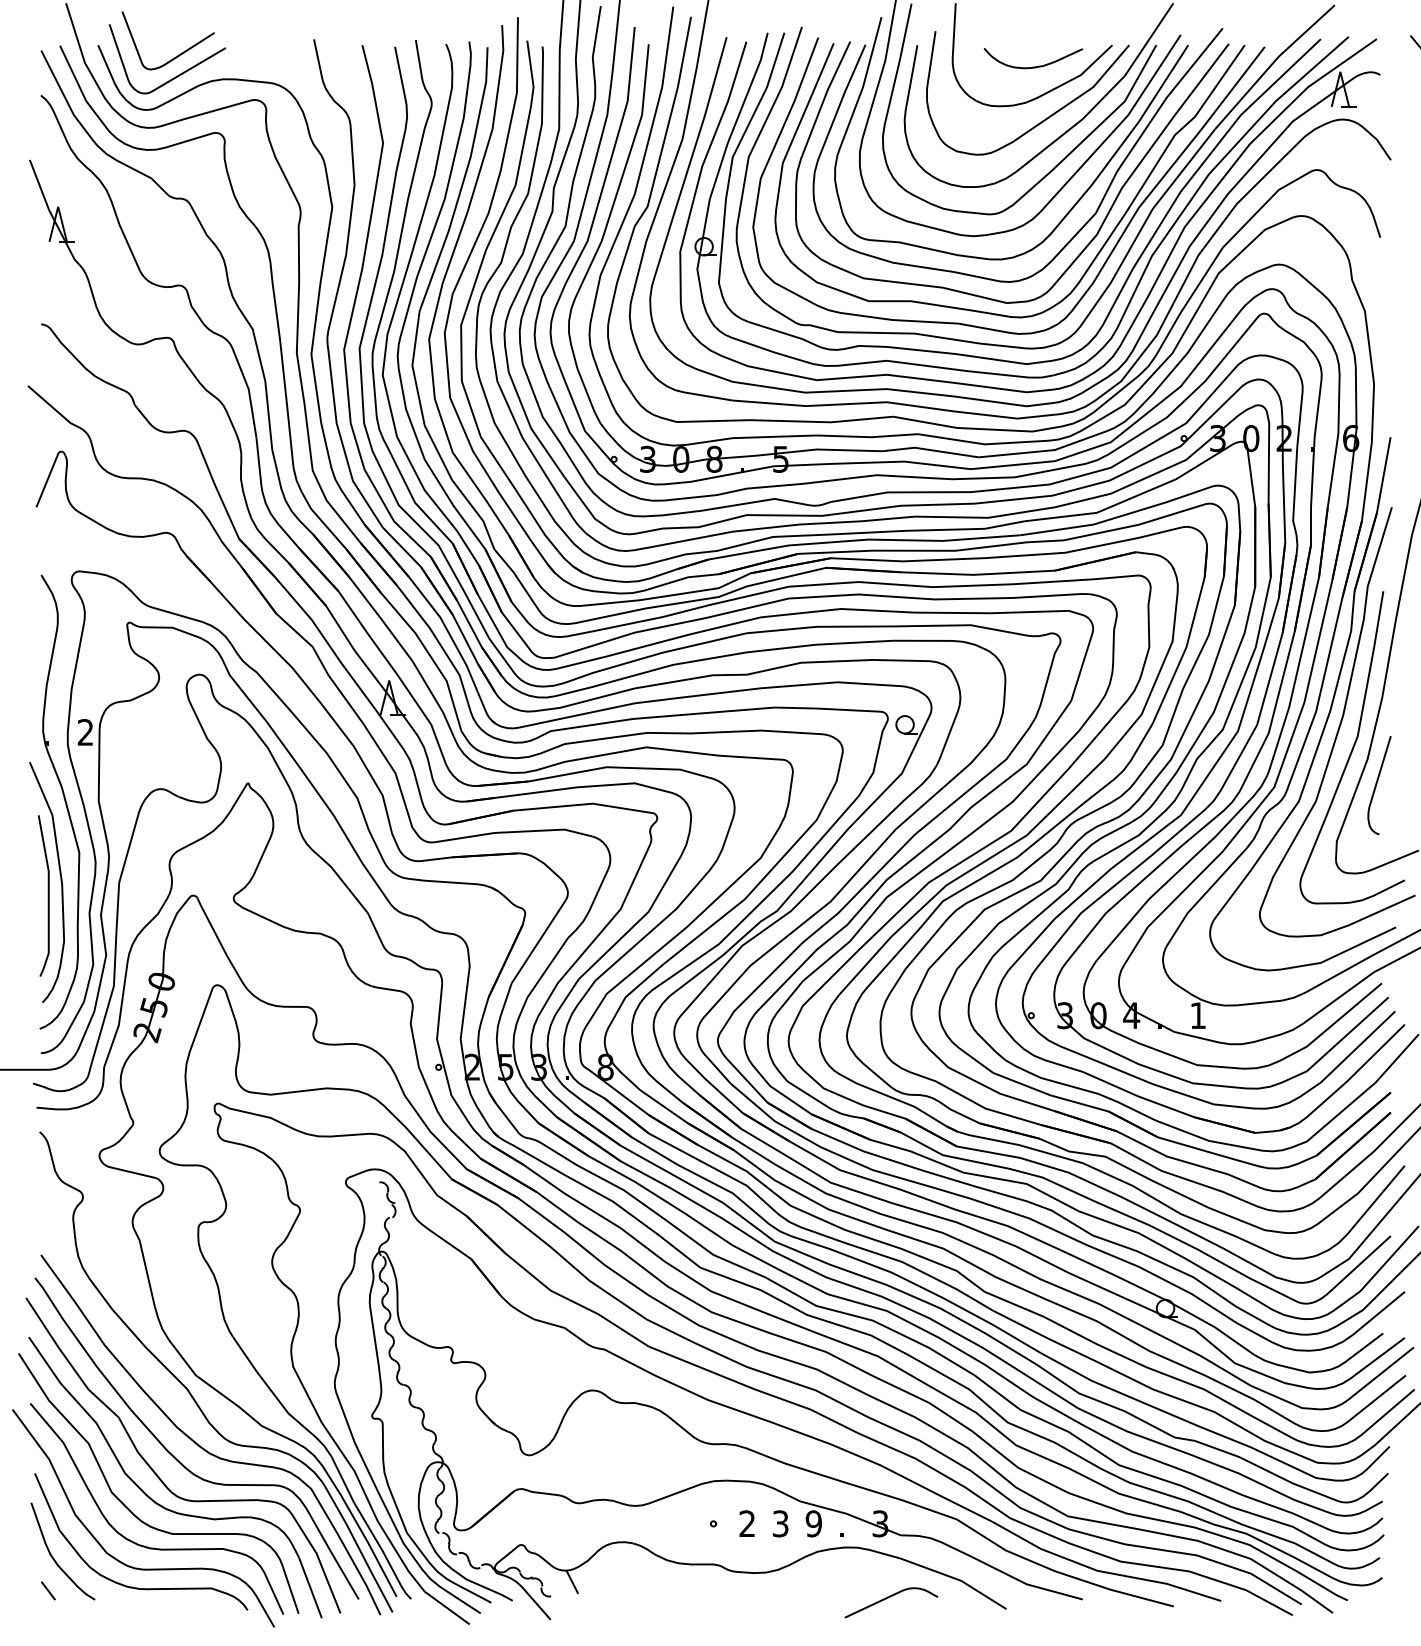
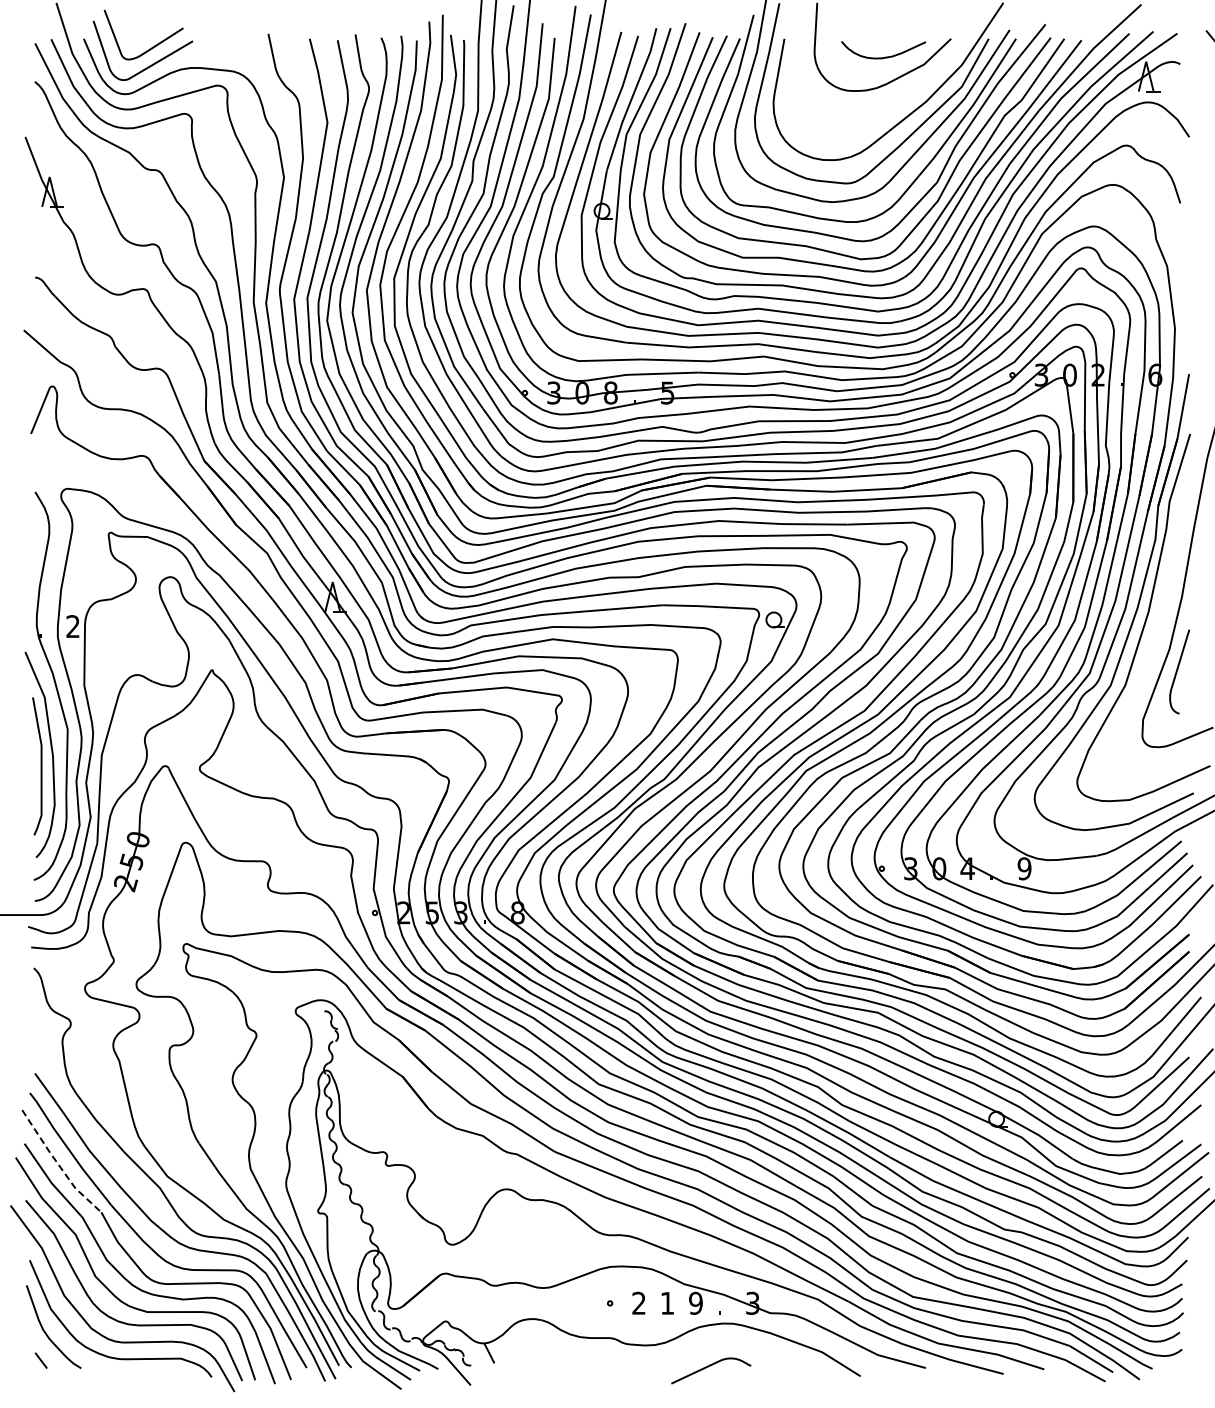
part: (1044, 118) -> (893, 101), removed
curve: (1352, 747) -> (1156, 639), removed
text: (1198, 1015) -> (1024, 868), 1 -> 9
line: (68, 1361) -> (58, 1164), solid -> dashed
text: (780, 1522) -> (667, 1302), 3 -> 1
curve: (890, 1597) -> (710, 1366), moved

